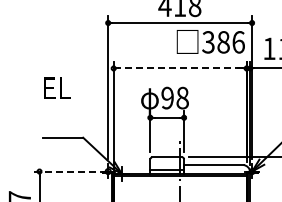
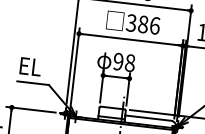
text: (210, 41) -> (133, 22), moved
line: (179, 68) -> (130, 39), dashed -> solid
text: (57, 87) -> (30, 66), moved
line: (64, 171) -> (31, 109), dashed -> solid

